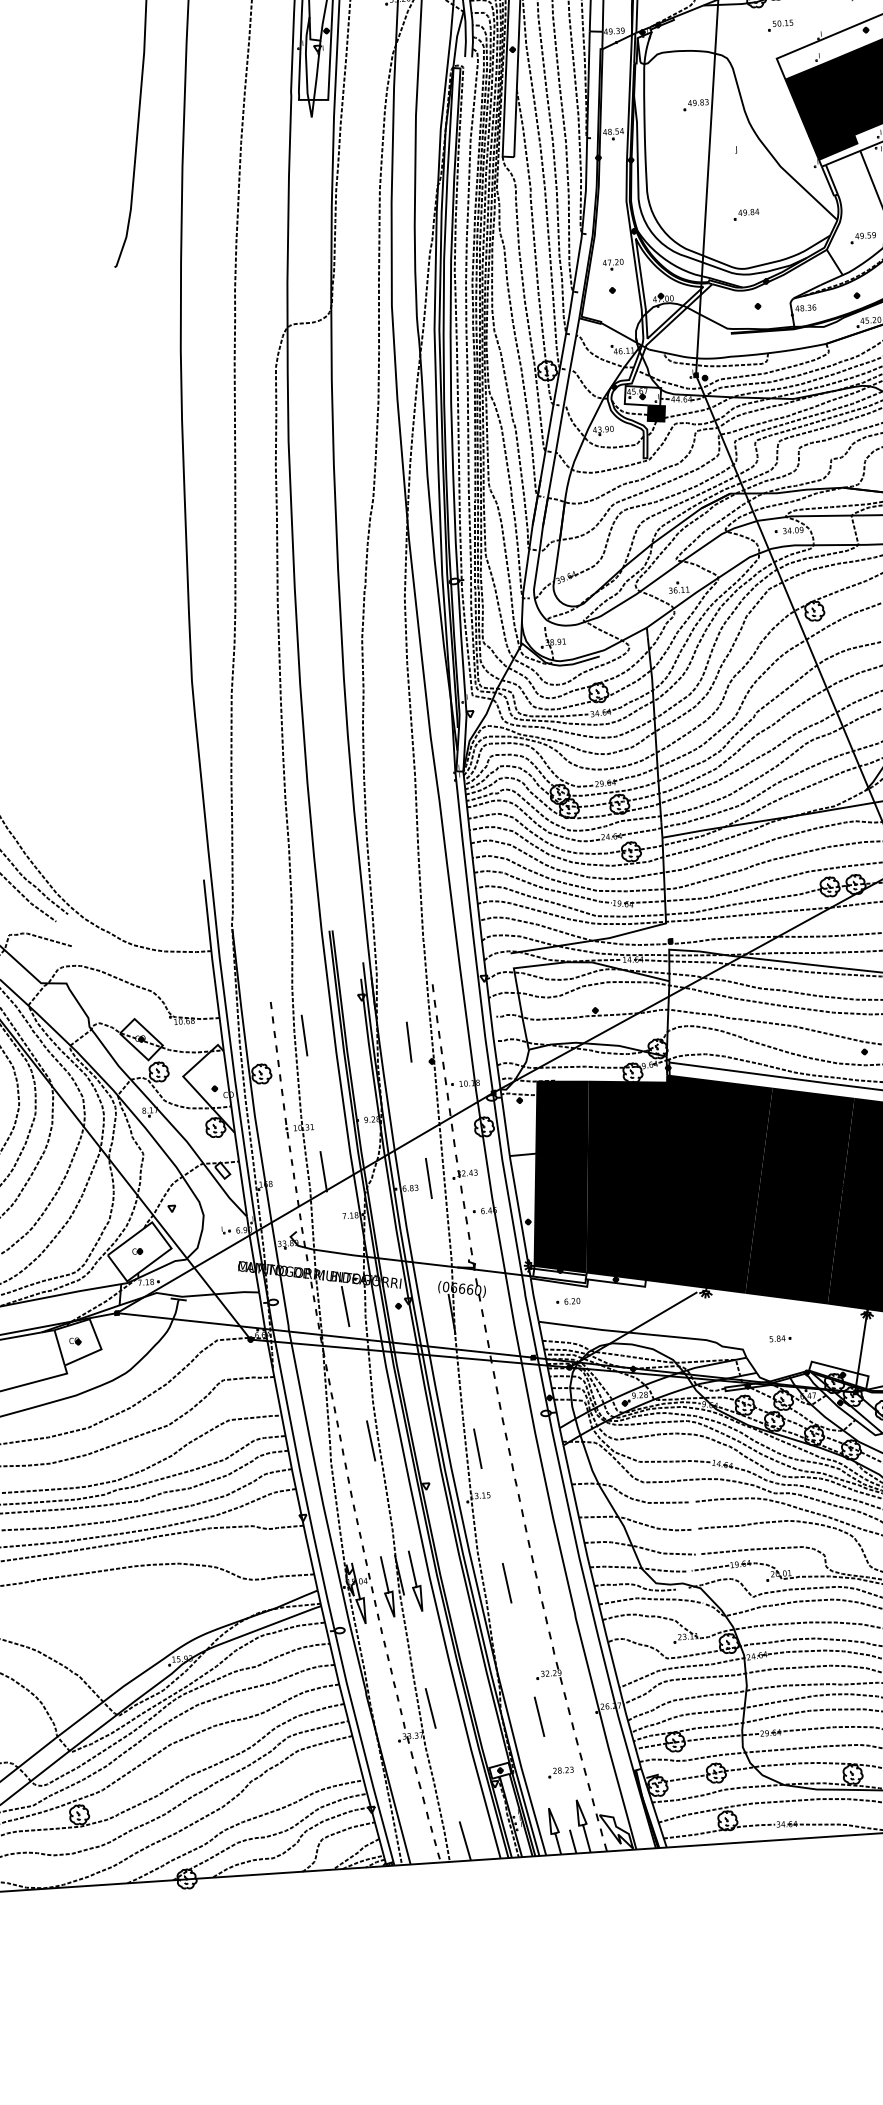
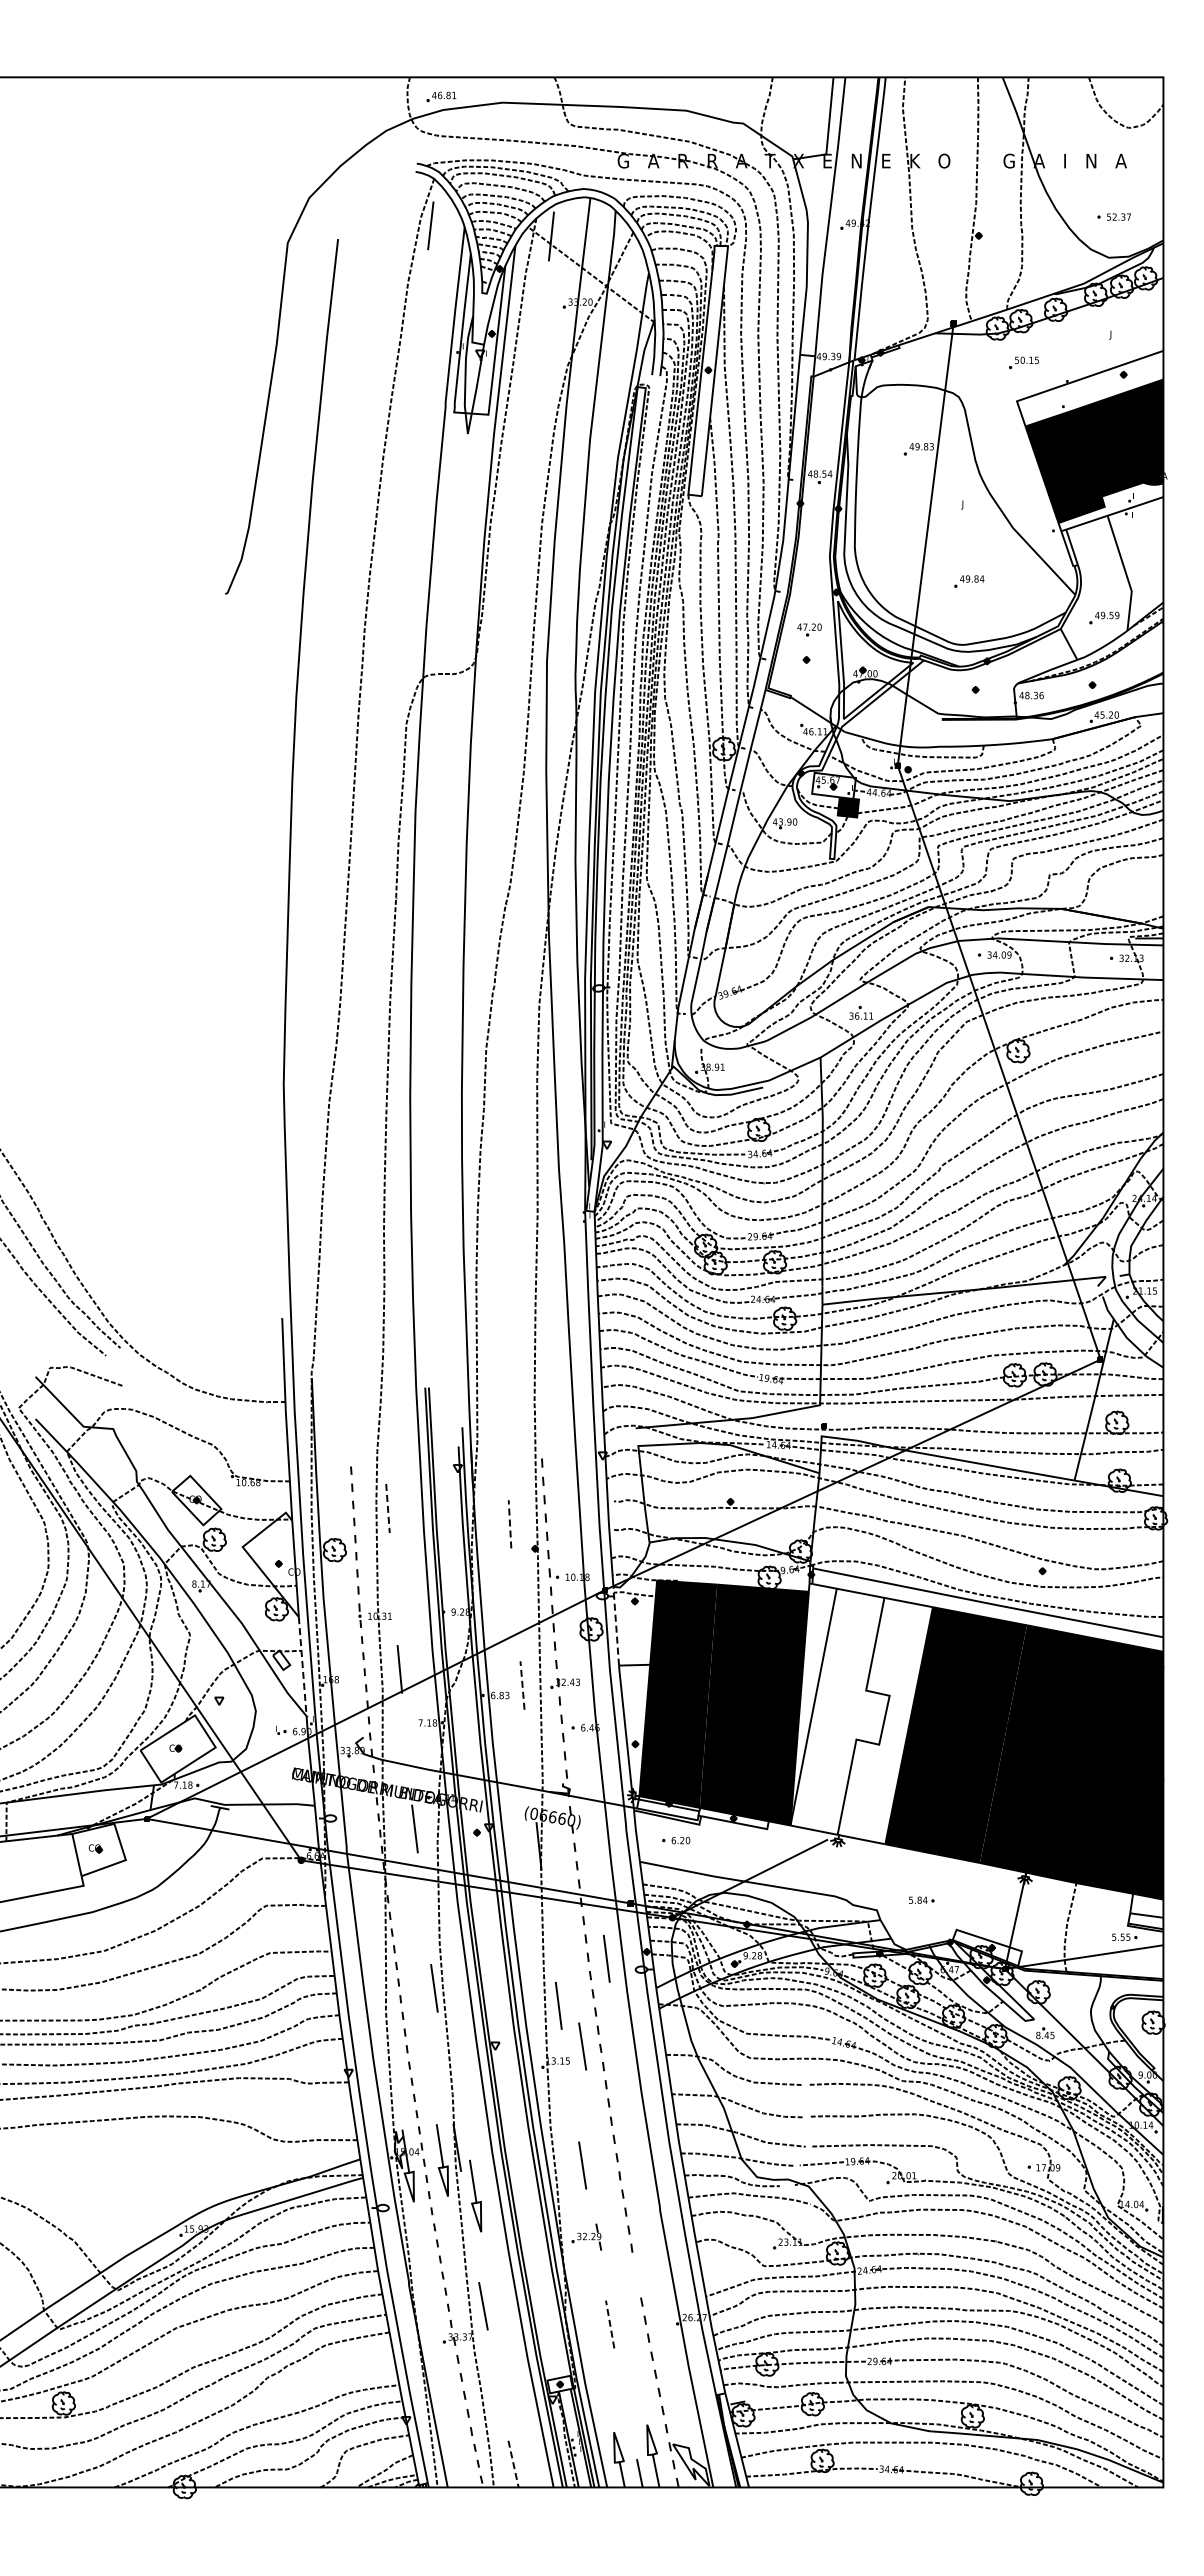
line: (304, 1035) -> (387, 1508), solid -> dashed
line: (409, 1041) -> (510, 1523), solid -> dashed
line: (505, 1122) -> (616, 1625), solid -> dashed
line: (240, 1174) -> (302, 1666), solid -> dashed
line: (428, 1178) -> (522, 1685), solid -> dashed
fill: (718, 1183) -> (861, 1713), removed
line: (515, 1405) -> (606, 1958), added
line: (500, 1482) -> (582, 2046), added
curve: (415, 1580) -> (475, 2195), moved
part: (548, 1673) -> (586, 2236), moved
line: (539, 1716) -> (610, 2324), solid -> dashed
part: (561, 1772) -> (631, 2391), removed
line: (465, 1841) -> (513, 2464), solid -> dashed

